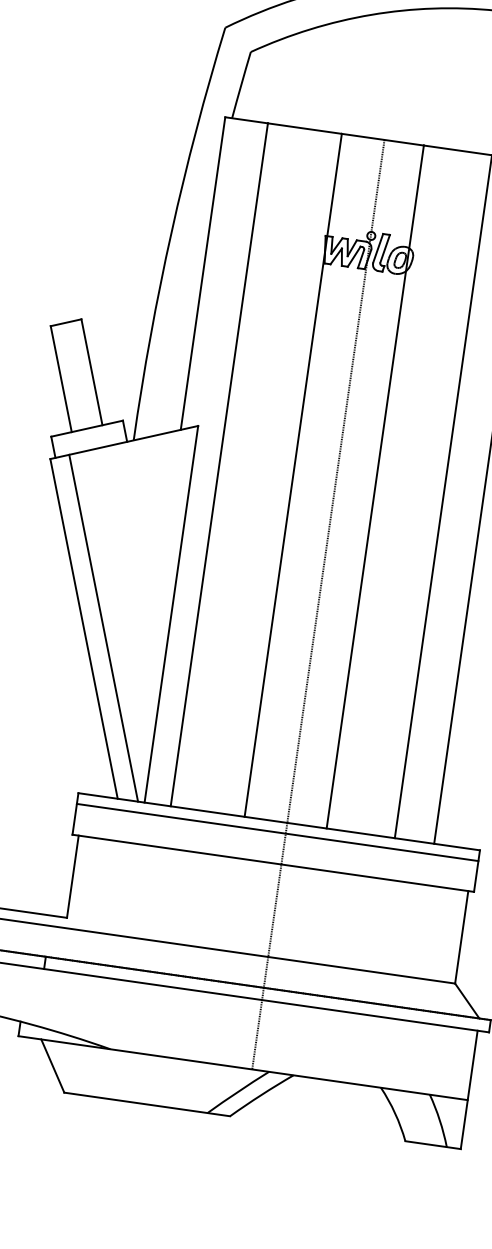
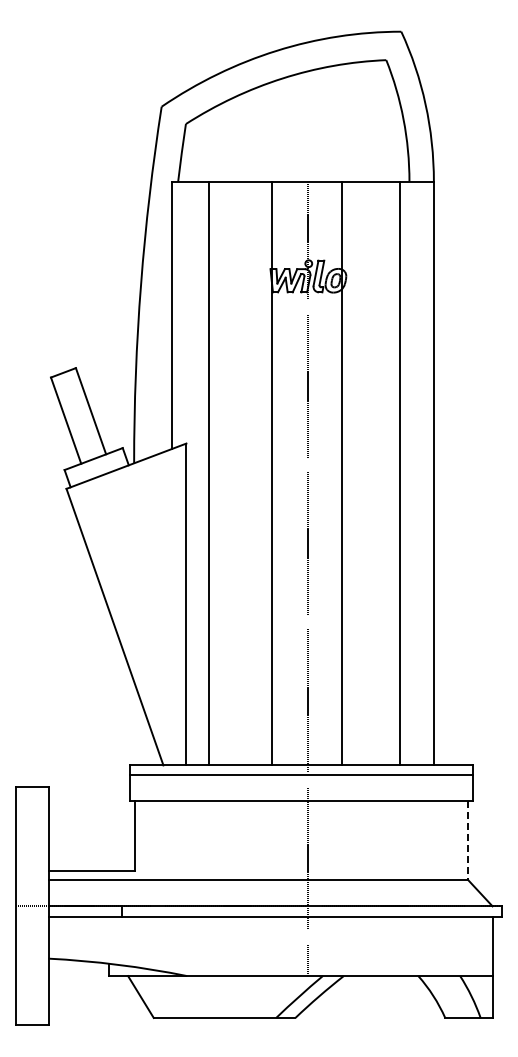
line: (102, 628) -> (130, 624), removed
line: (462, 937) -> (468, 840), solid -> dashed

